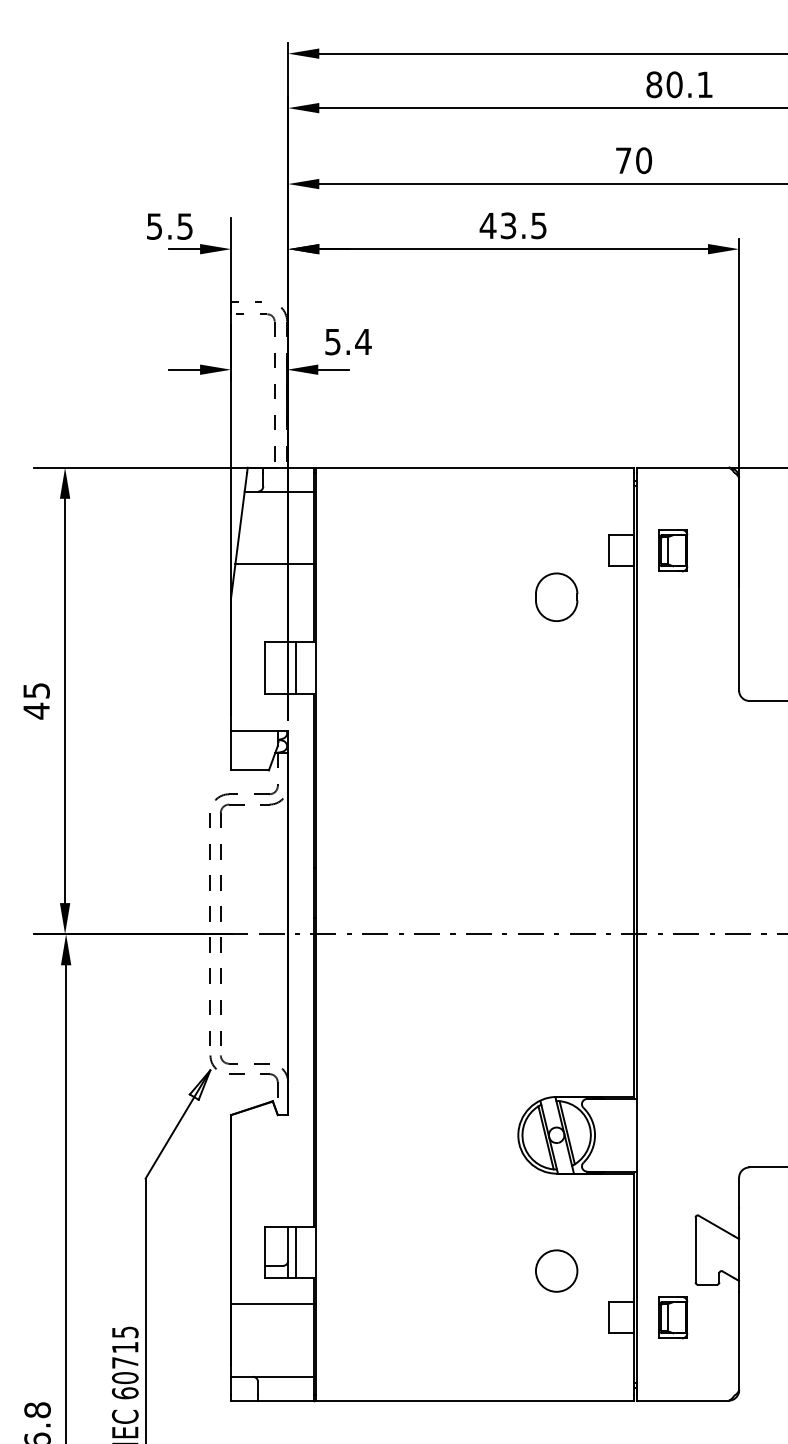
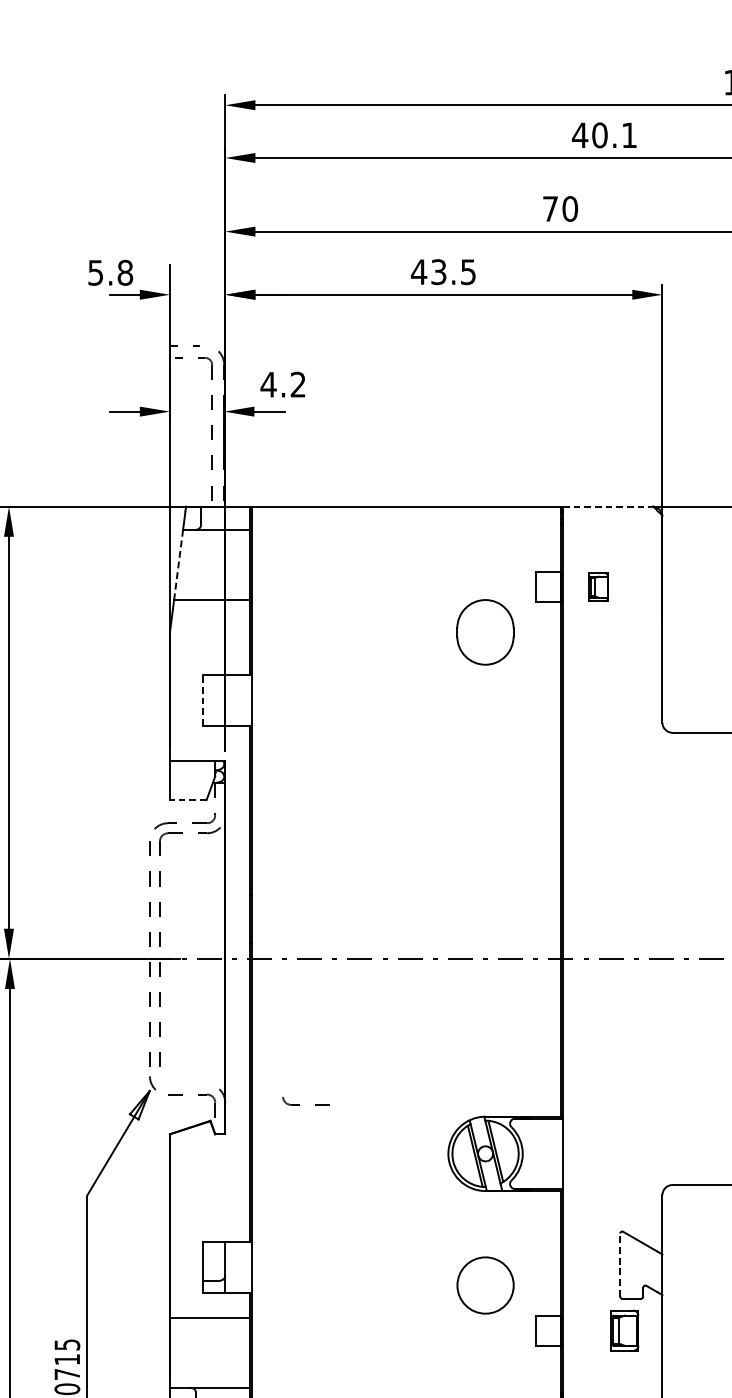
text: (653, 84) -> (579, 135), 80.1 -> 40.1
text: (185, 226) -> (125, 272), 5.5 -> 5.8
text: (347, 341) -> (282, 384), 5.4 -> 4.2
line: (683, 467) -> (608, 506), solid -> dashed
line: (240, 527) -> (179, 564), solid -> dashed
part: (673, 550) -> (598, 586), size x0.7
part: (556, 596) -> (485, 631), size x1.4
line: (265, 667) -> (203, 700), solid -> dashed
line: (296, 667) -> (233, 700), removed
line: (250, 770) -> (188, 800), solid -> dashed
part: (237, 1063) -> (299, 1104), moved
line: (695, 1249) -> (620, 1264), solid -> dashed
line: (296, 1252) -> (233, 1267), removed
circle: (556, 1270) -> (485, 1284), size x1.4
part: (673, 1317) -> (625, 1330), moved

